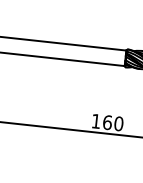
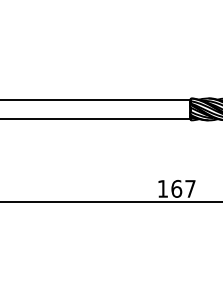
text: (118, 123) -> (190, 188), 160 -> 167

